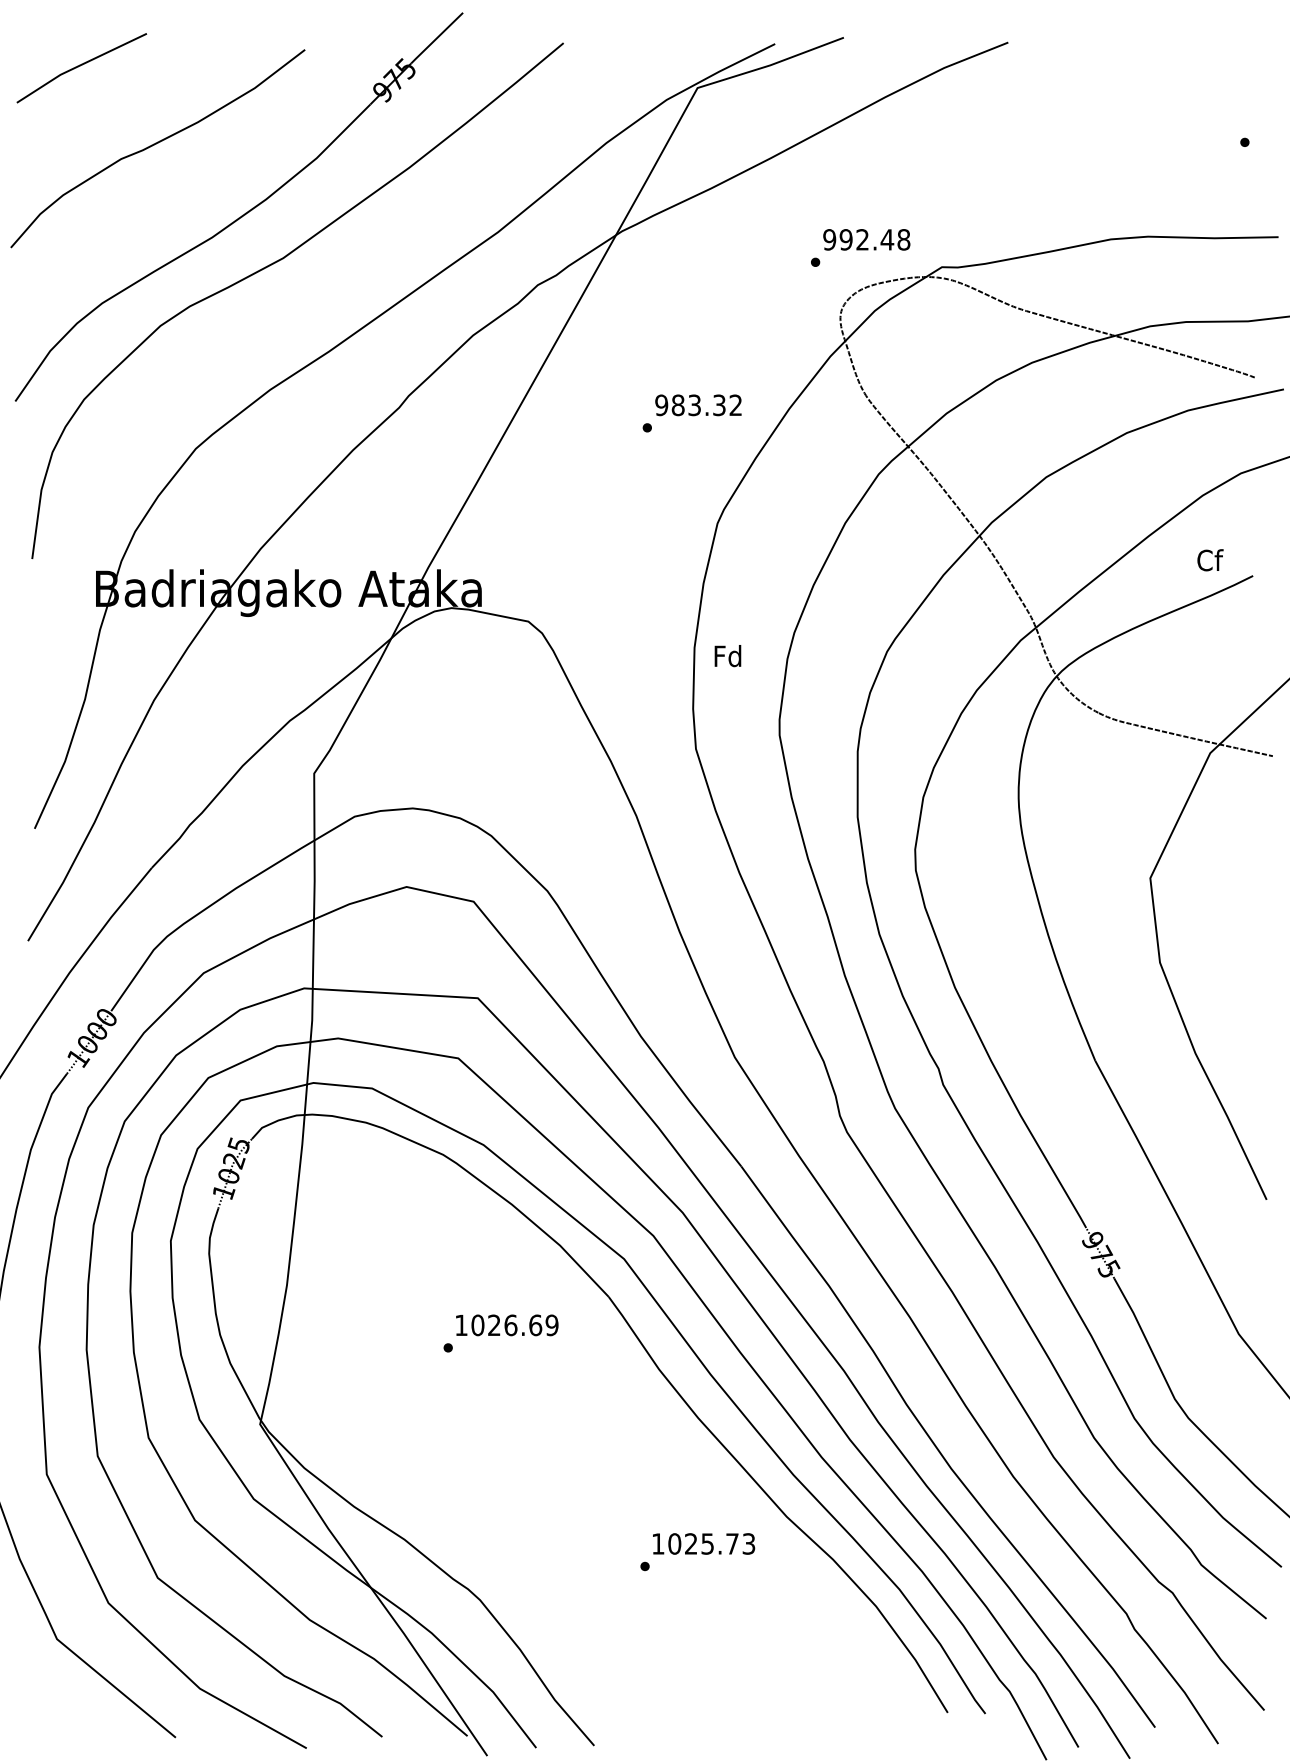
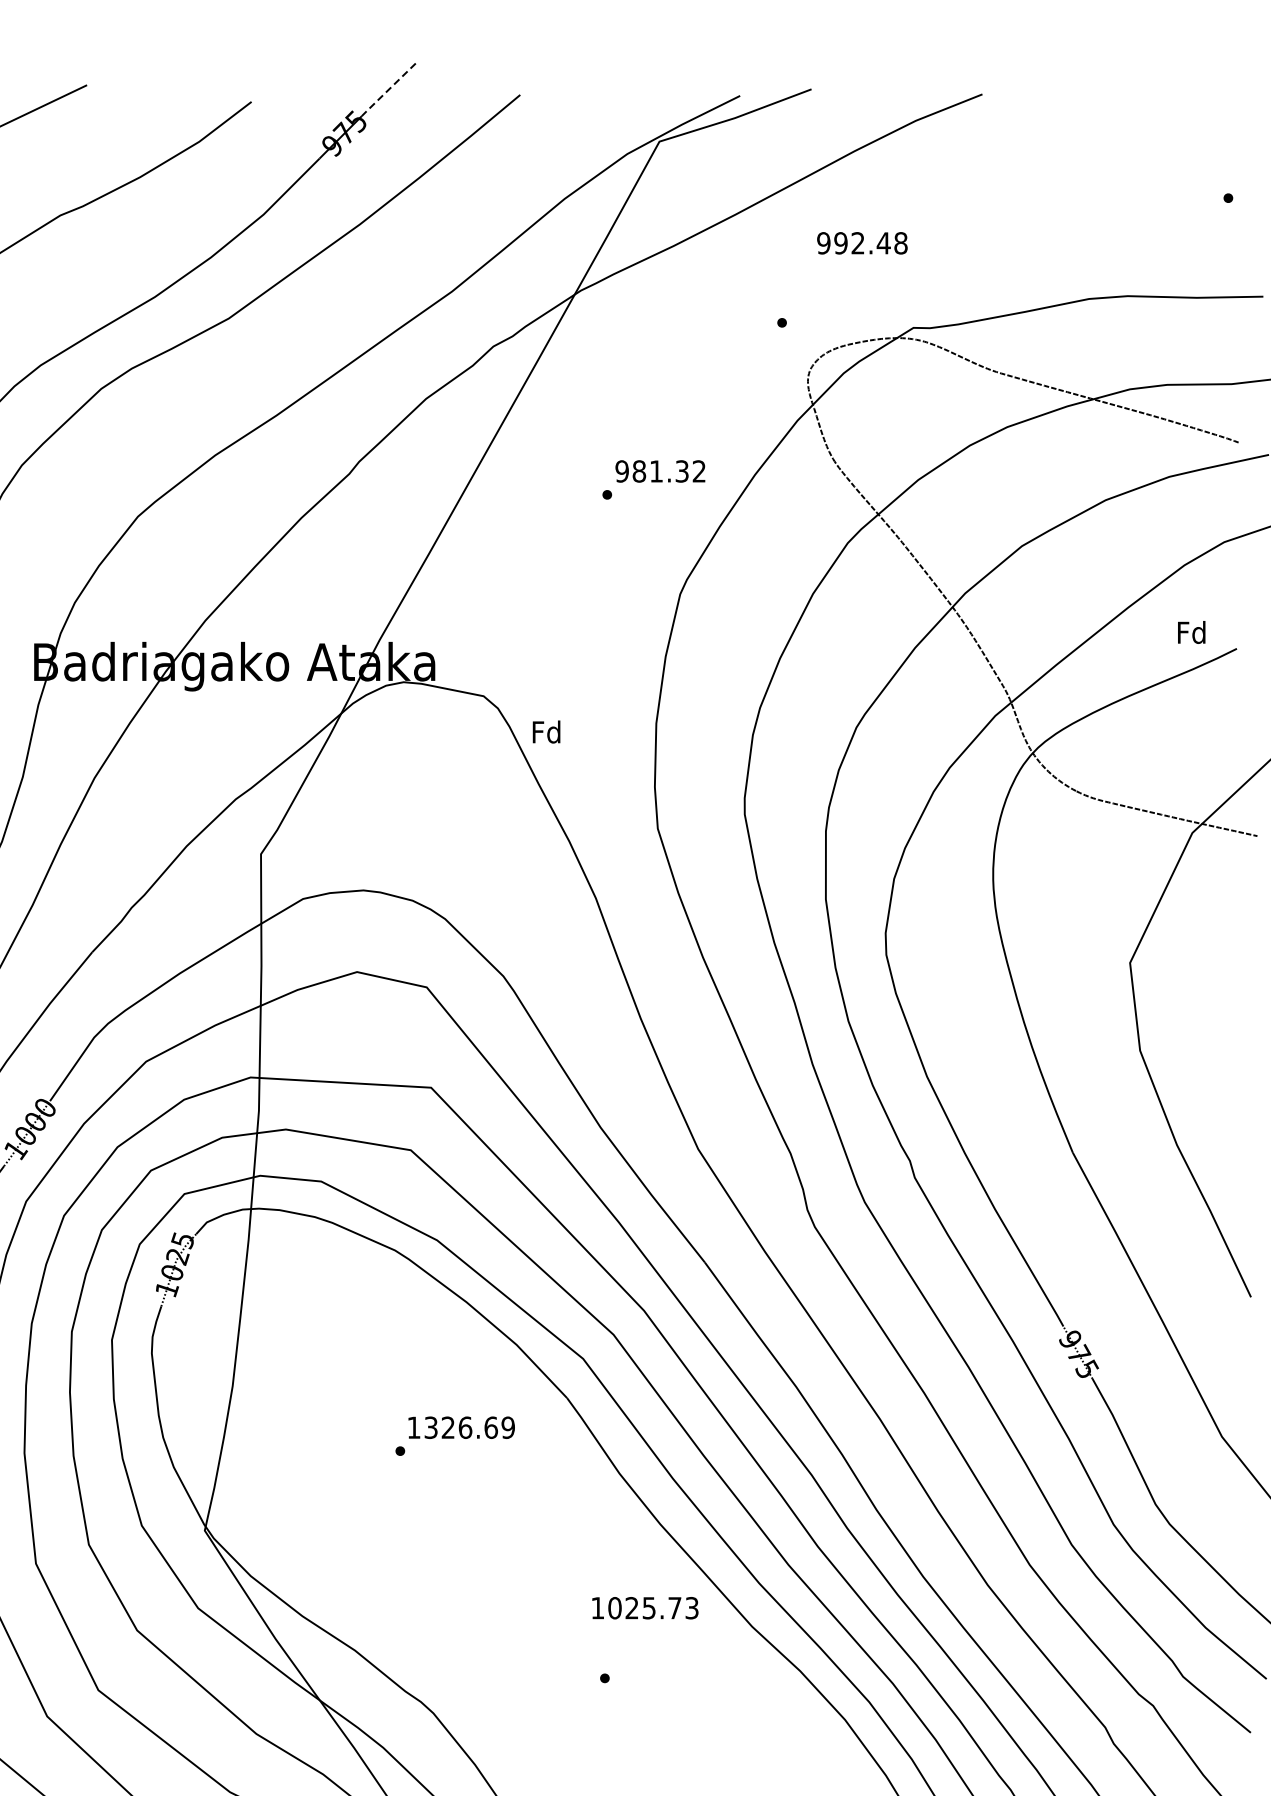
line: (436, 38) -> (388, 90), solid -> dashed
text: (866, 239) -> (862, 242), moved
text: (694, 405) -> (656, 471), 983.32 -> 981.32
text: (1209, 560) -> (1191, 632), Cf -> Fd
text: (727, 656) -> (546, 732), moved
text: (477, 1325) -> (430, 1427), 1026.69 -> 1326.69
text: (704, 1543) -> (645, 1607), moved

